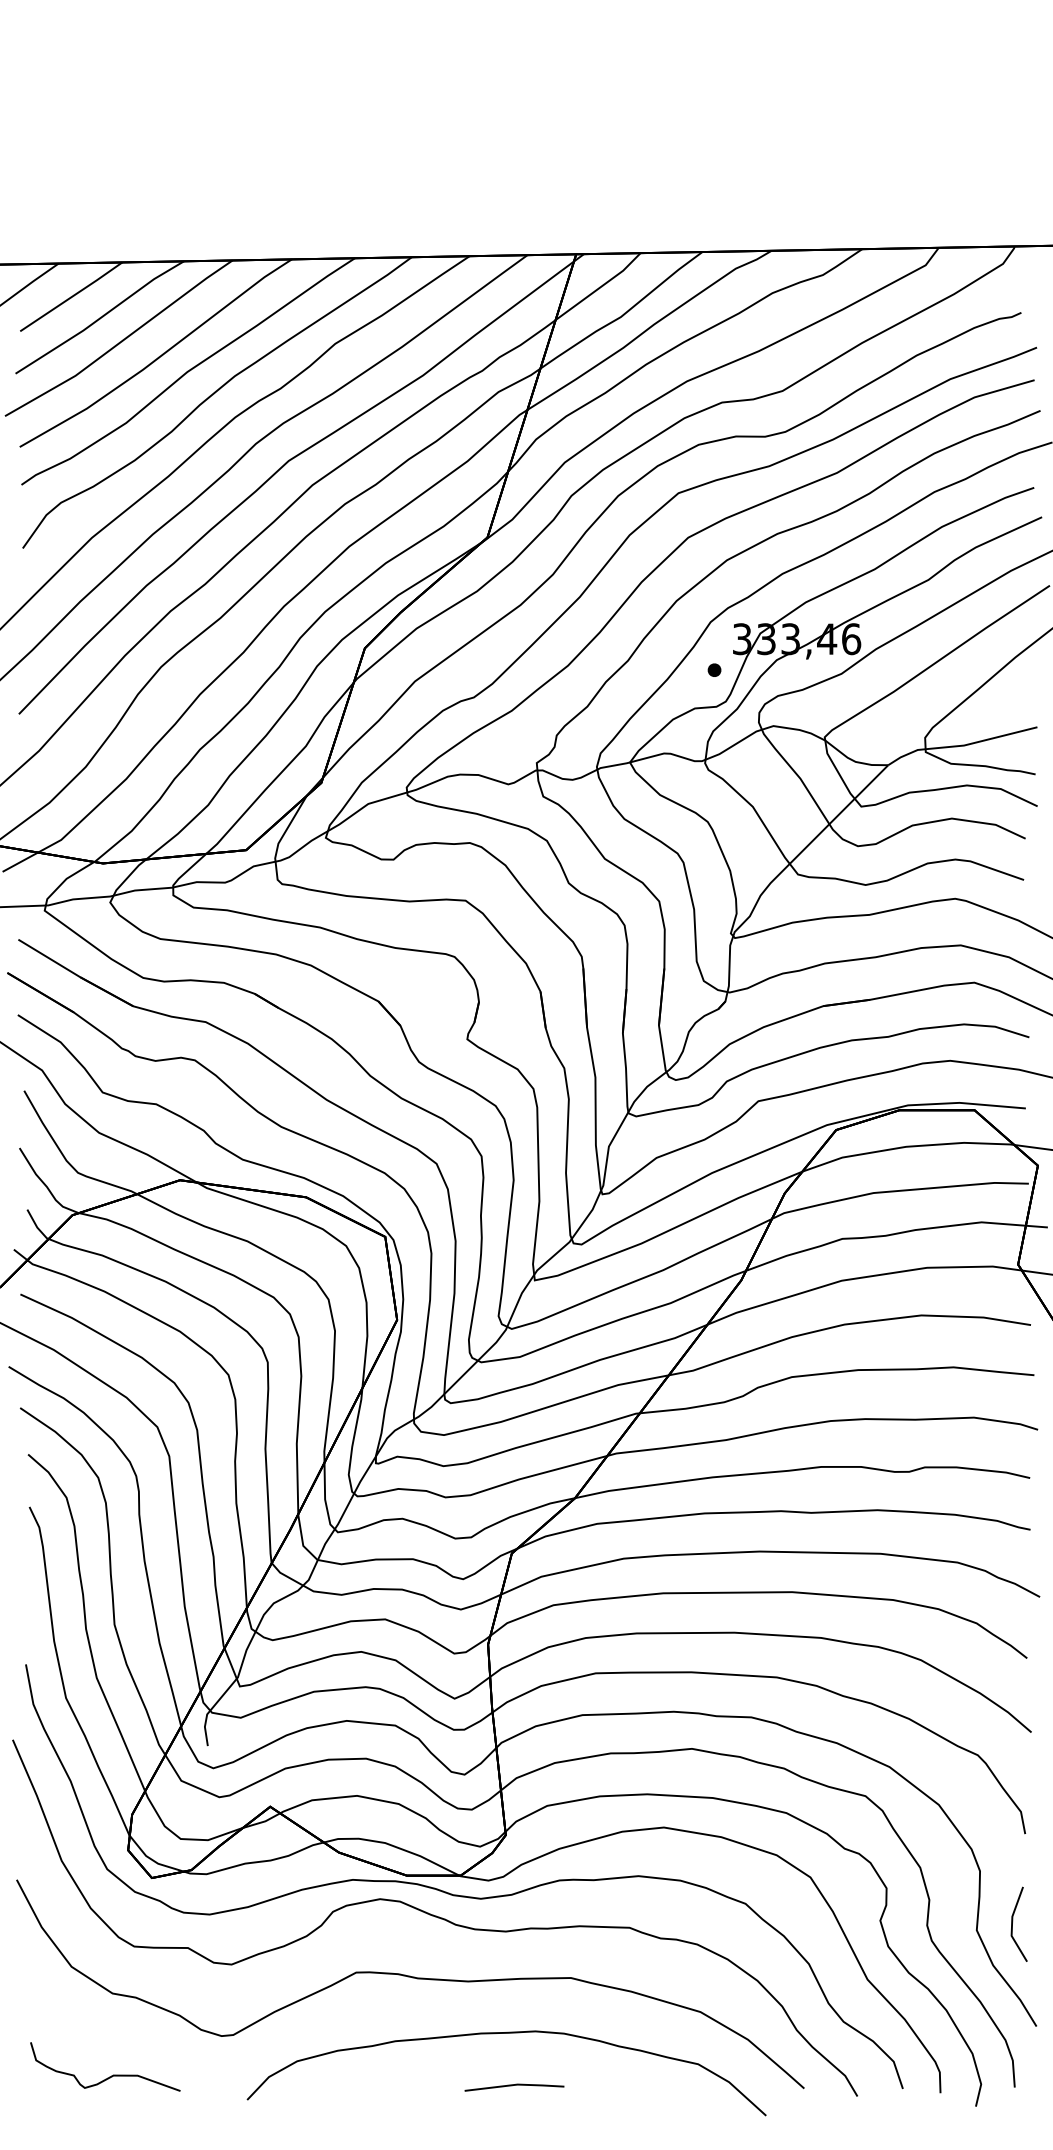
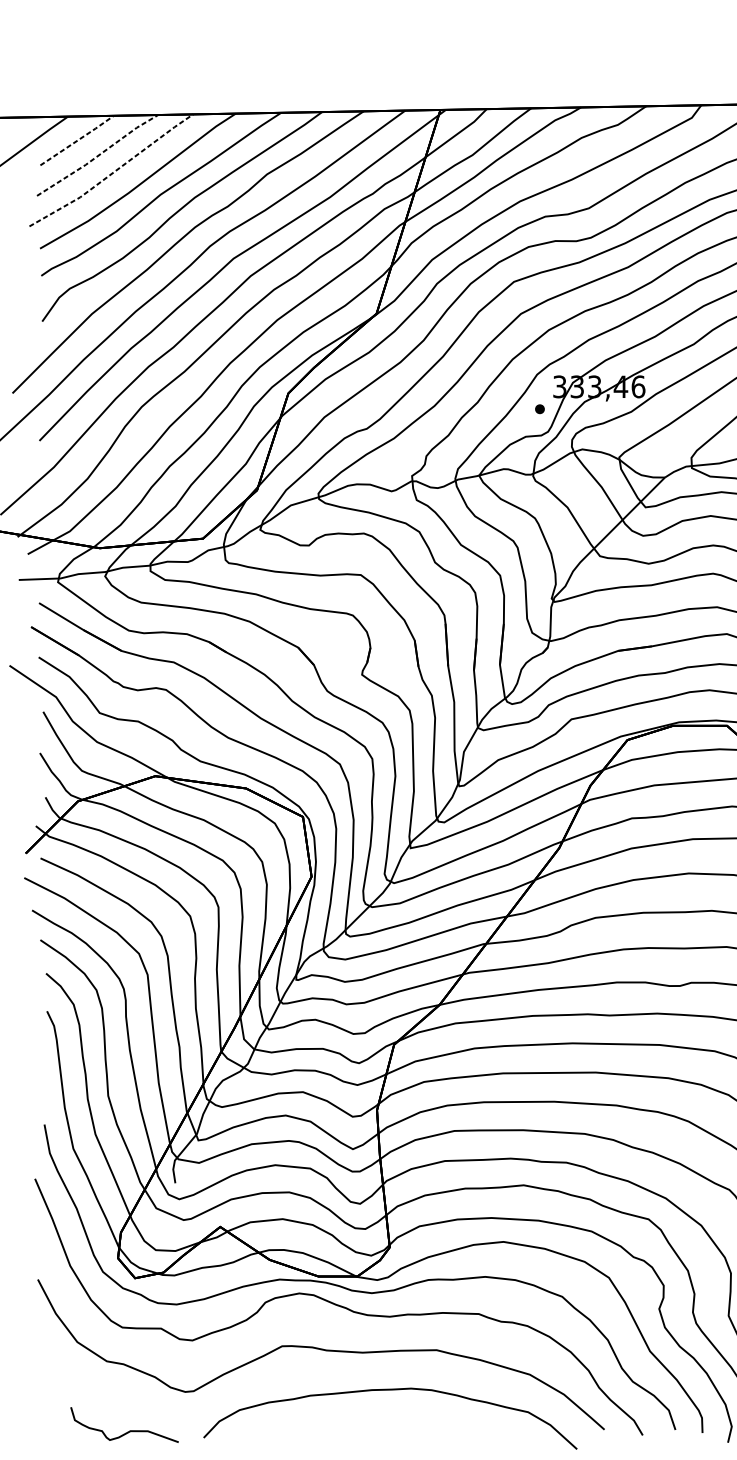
line: (72, 296) -> (78, 140), solid -> dashed
line: (100, 318) -> (98, 156), solid -> dashed
line: (121, 341) -> (113, 172), solid -> dashed
curve: (109, 2076) -> (127, 1431), moved
line: (514, 2085) -> (396, 1427), removed

